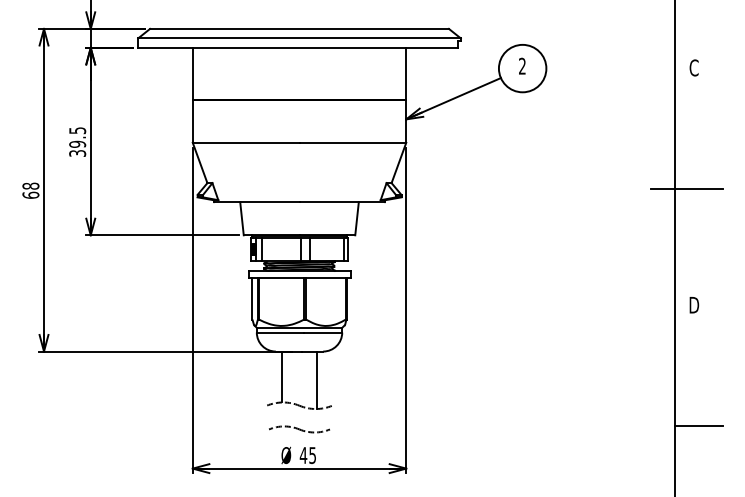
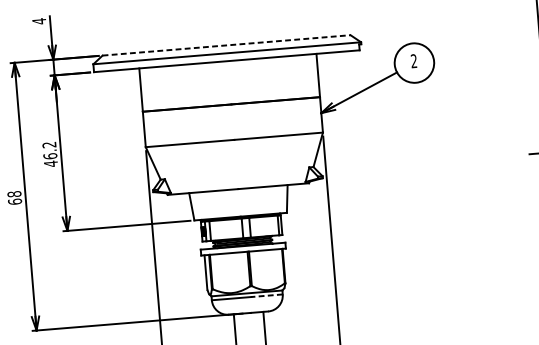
line: (300, 28) -> (227, 44), solid -> dashed
text: (77, 142) -> (50, 154), 39.5 -> 46.2
line: (323, 332) -> (267, 295), solid -> dashed

